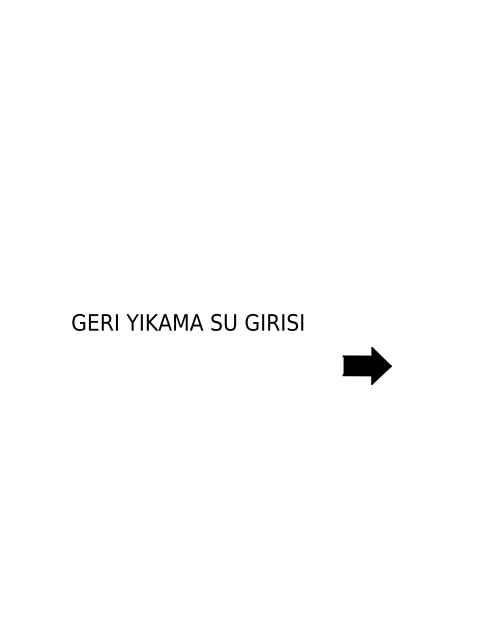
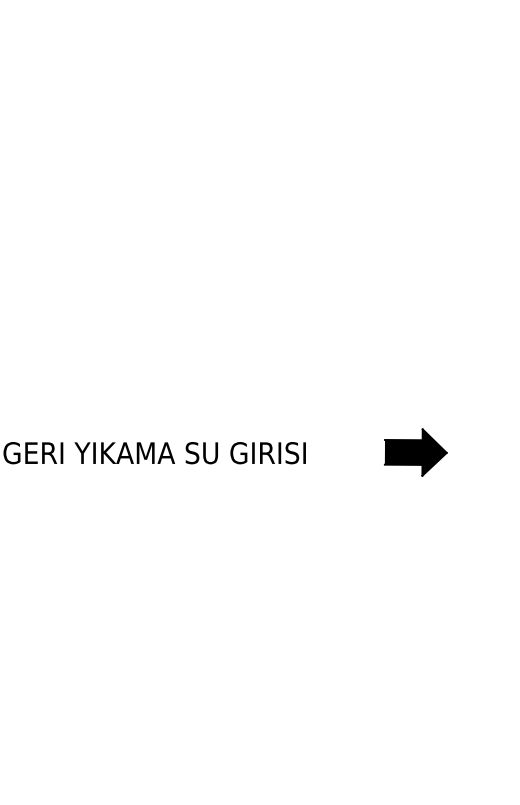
part: (366, 365) -> (414, 451), moved

